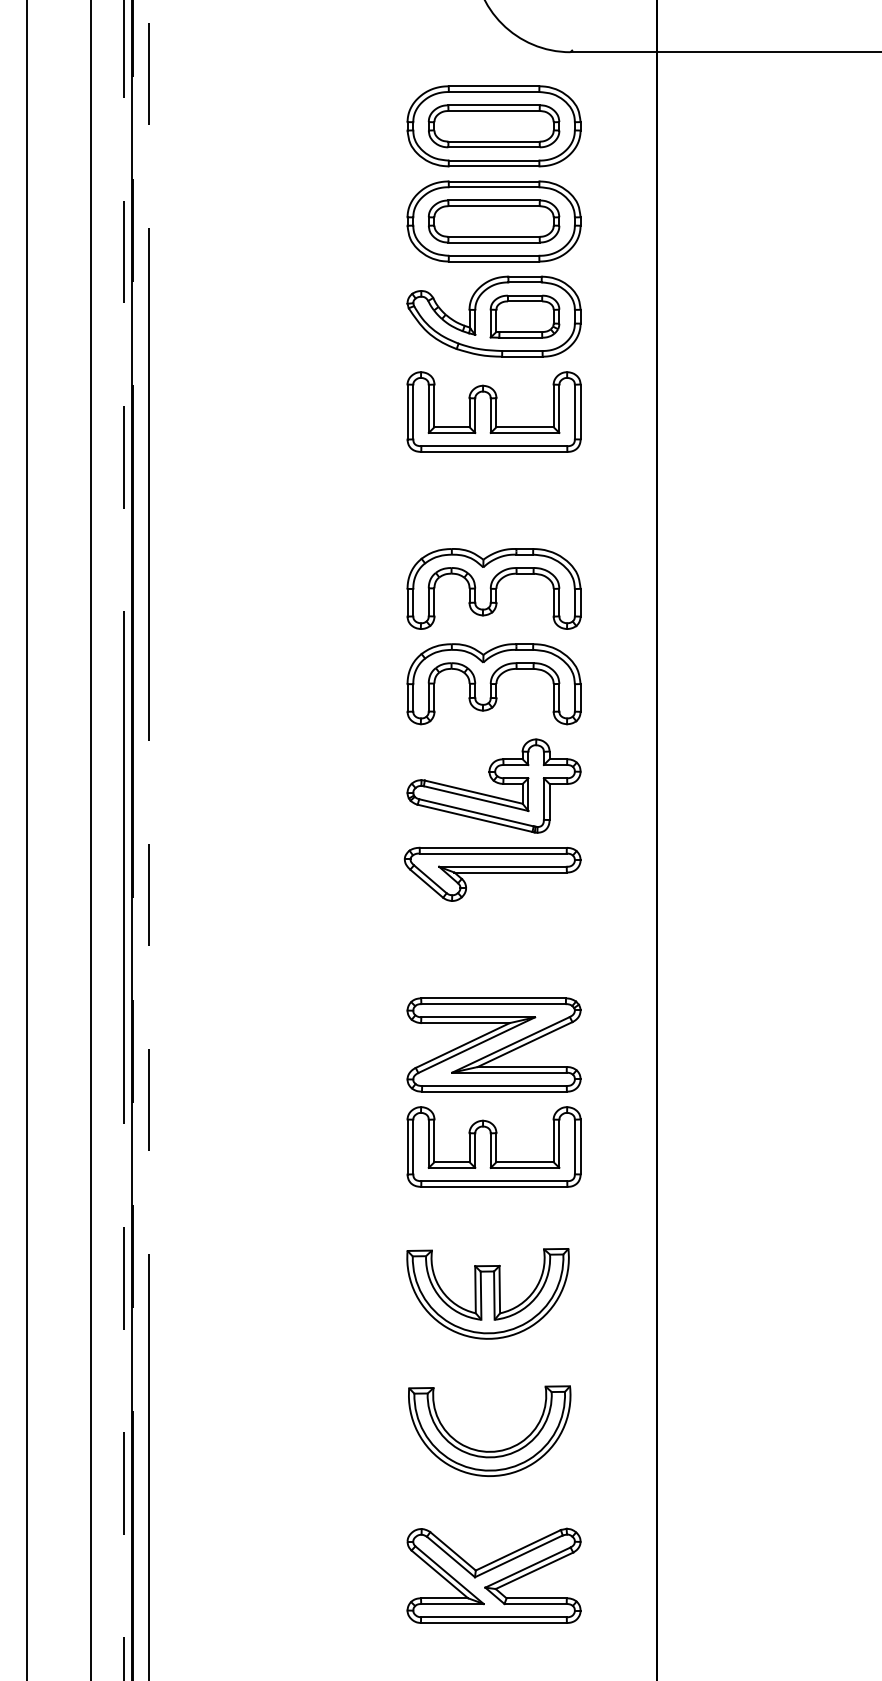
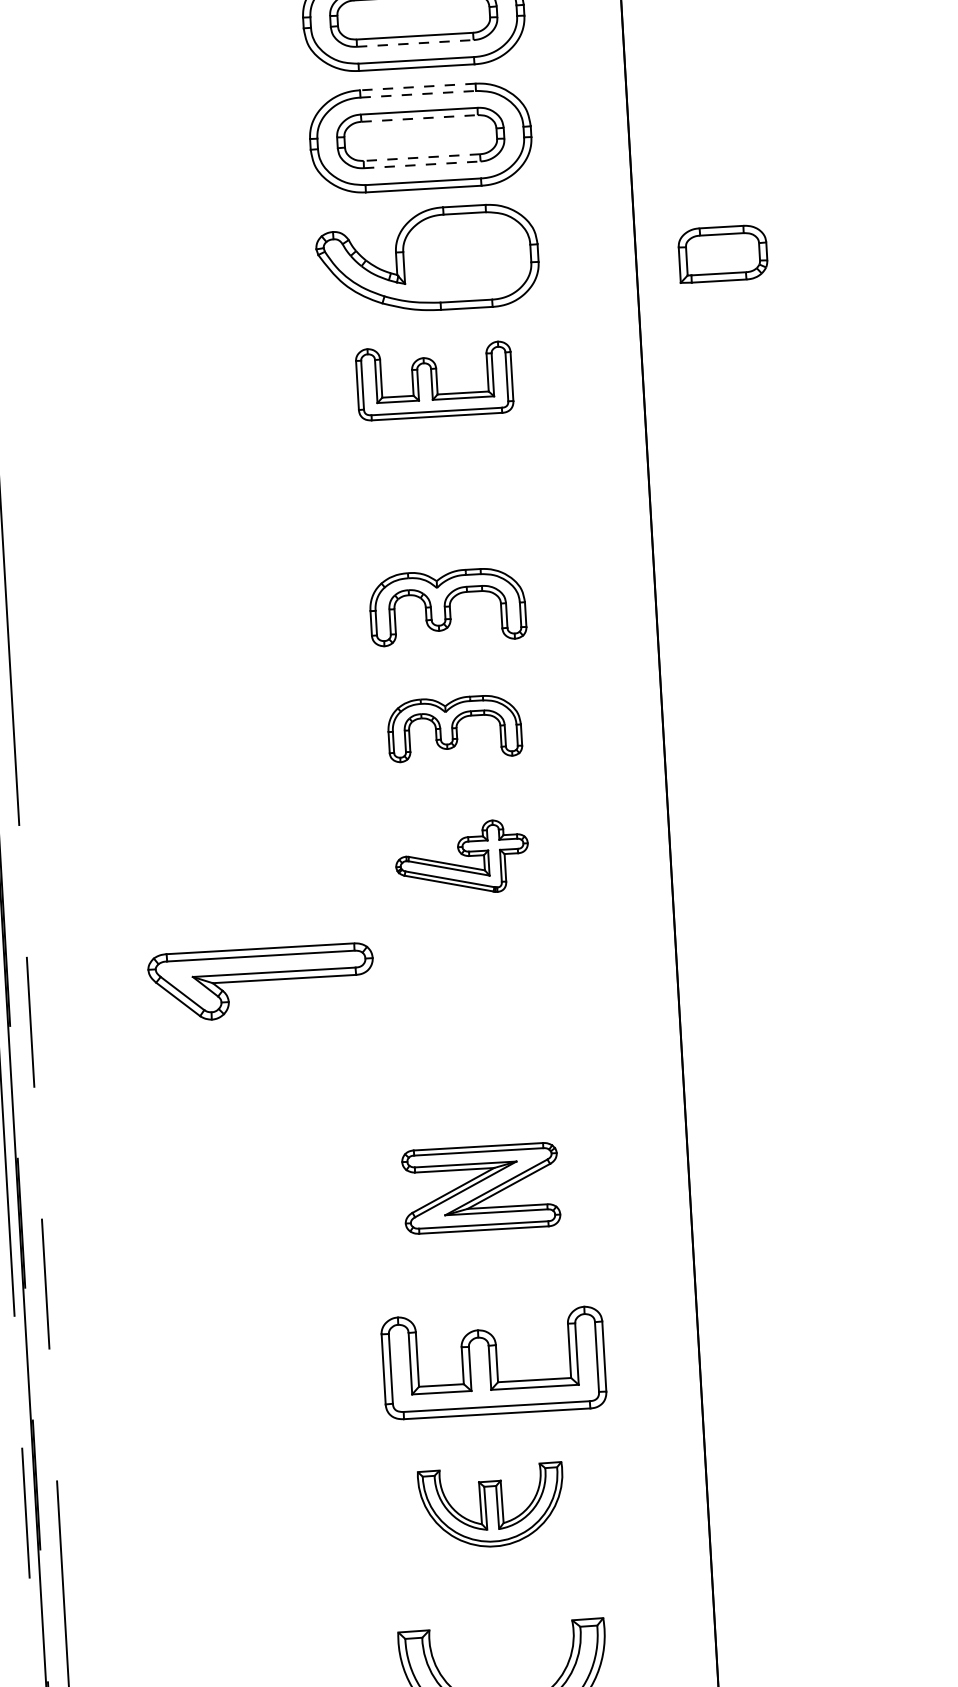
line: (494, 147) -> (415, 43), solid -> dashed
line: (493, 181) -> (417, 87), solid -> dashed
line: (494, 187) -> (418, 94), solid -> dashed
line: (494, 206) -> (420, 118), solid -> dashed
line: (494, 236) -> (422, 157), solid -> dashed
line: (494, 242) -> (422, 164), solid -> dashed
part: (524, 316) -> (722, 253), moved
part: (493, 411) -> (433, 380), size x0.7
part: (493, 588) -> (447, 606), size x0.7
part: (493, 684) -> (454, 728), size x0.6
part: (493, 785) -> (461, 857), size x0.6
part: (492, 873) -> (261, 981), moved
part: (493, 1044) -> (480, 1187), size x0.7
part: (493, 1146) -> (493, 1362), moved
part: (487, 1293) -> (491, 1505), size x0.7

